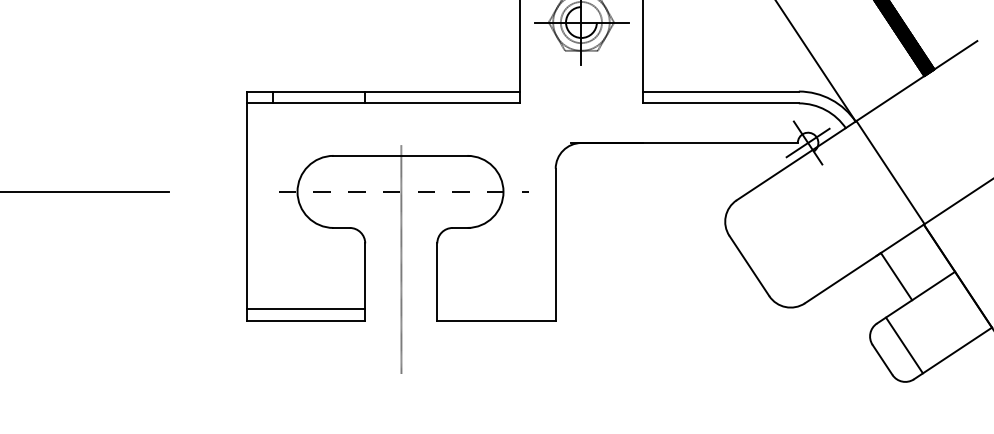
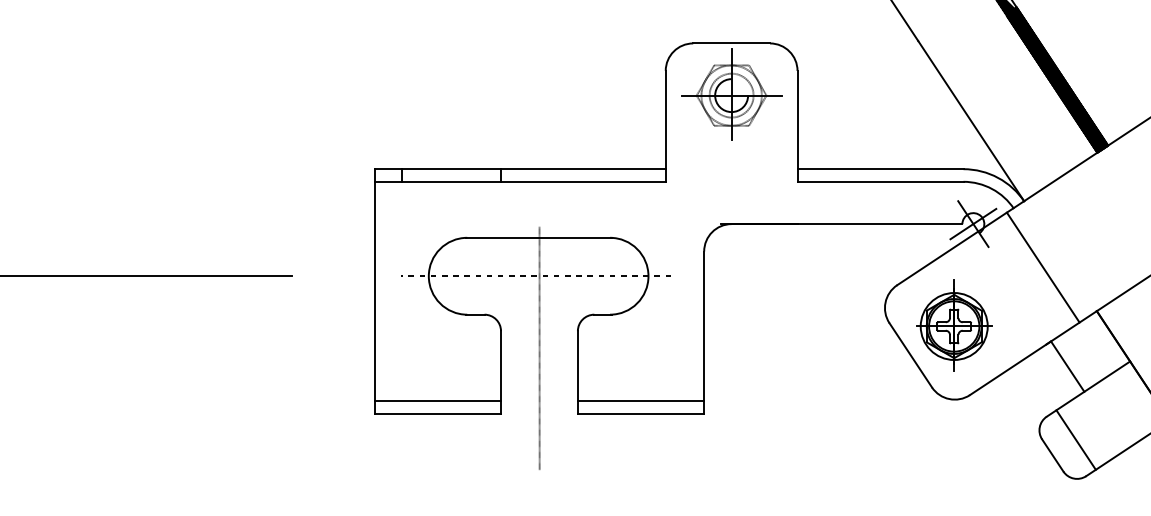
line: (889, 172) -> (1042, 267), moved
part: (790, 238) -> (954, 325), added
line: (496, 308) -> (640, 400), added

